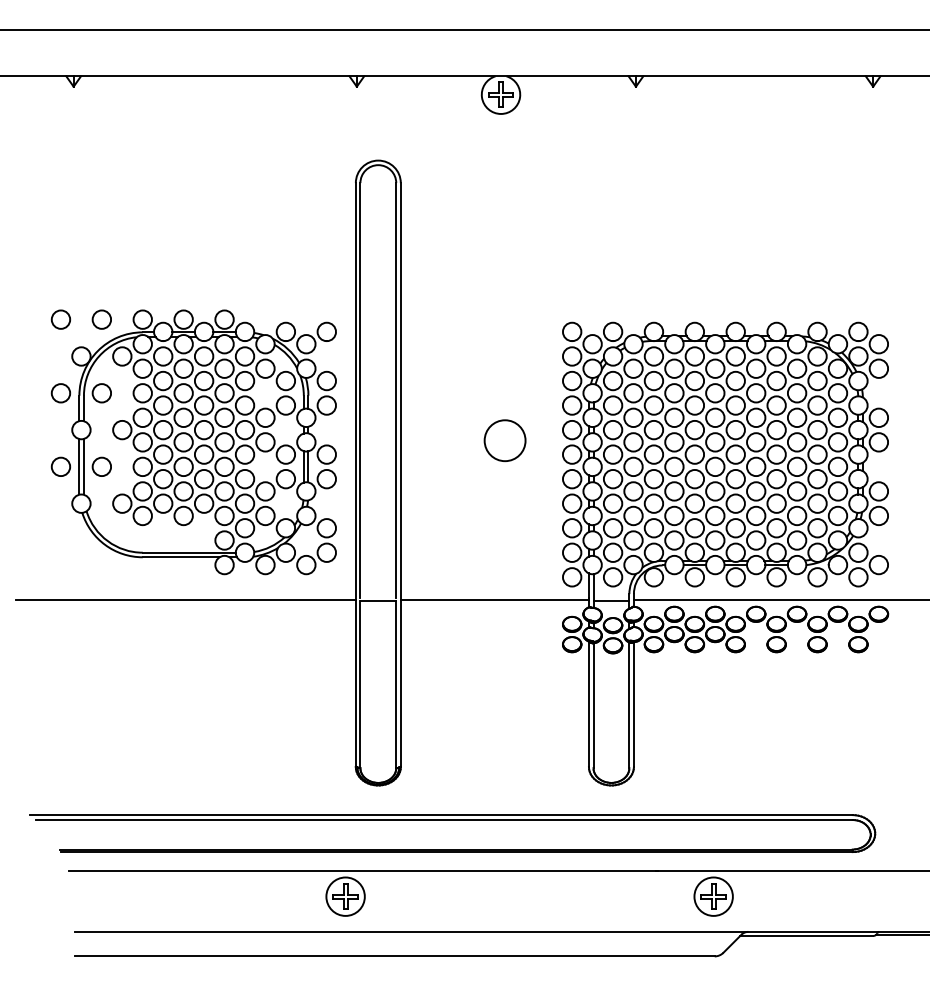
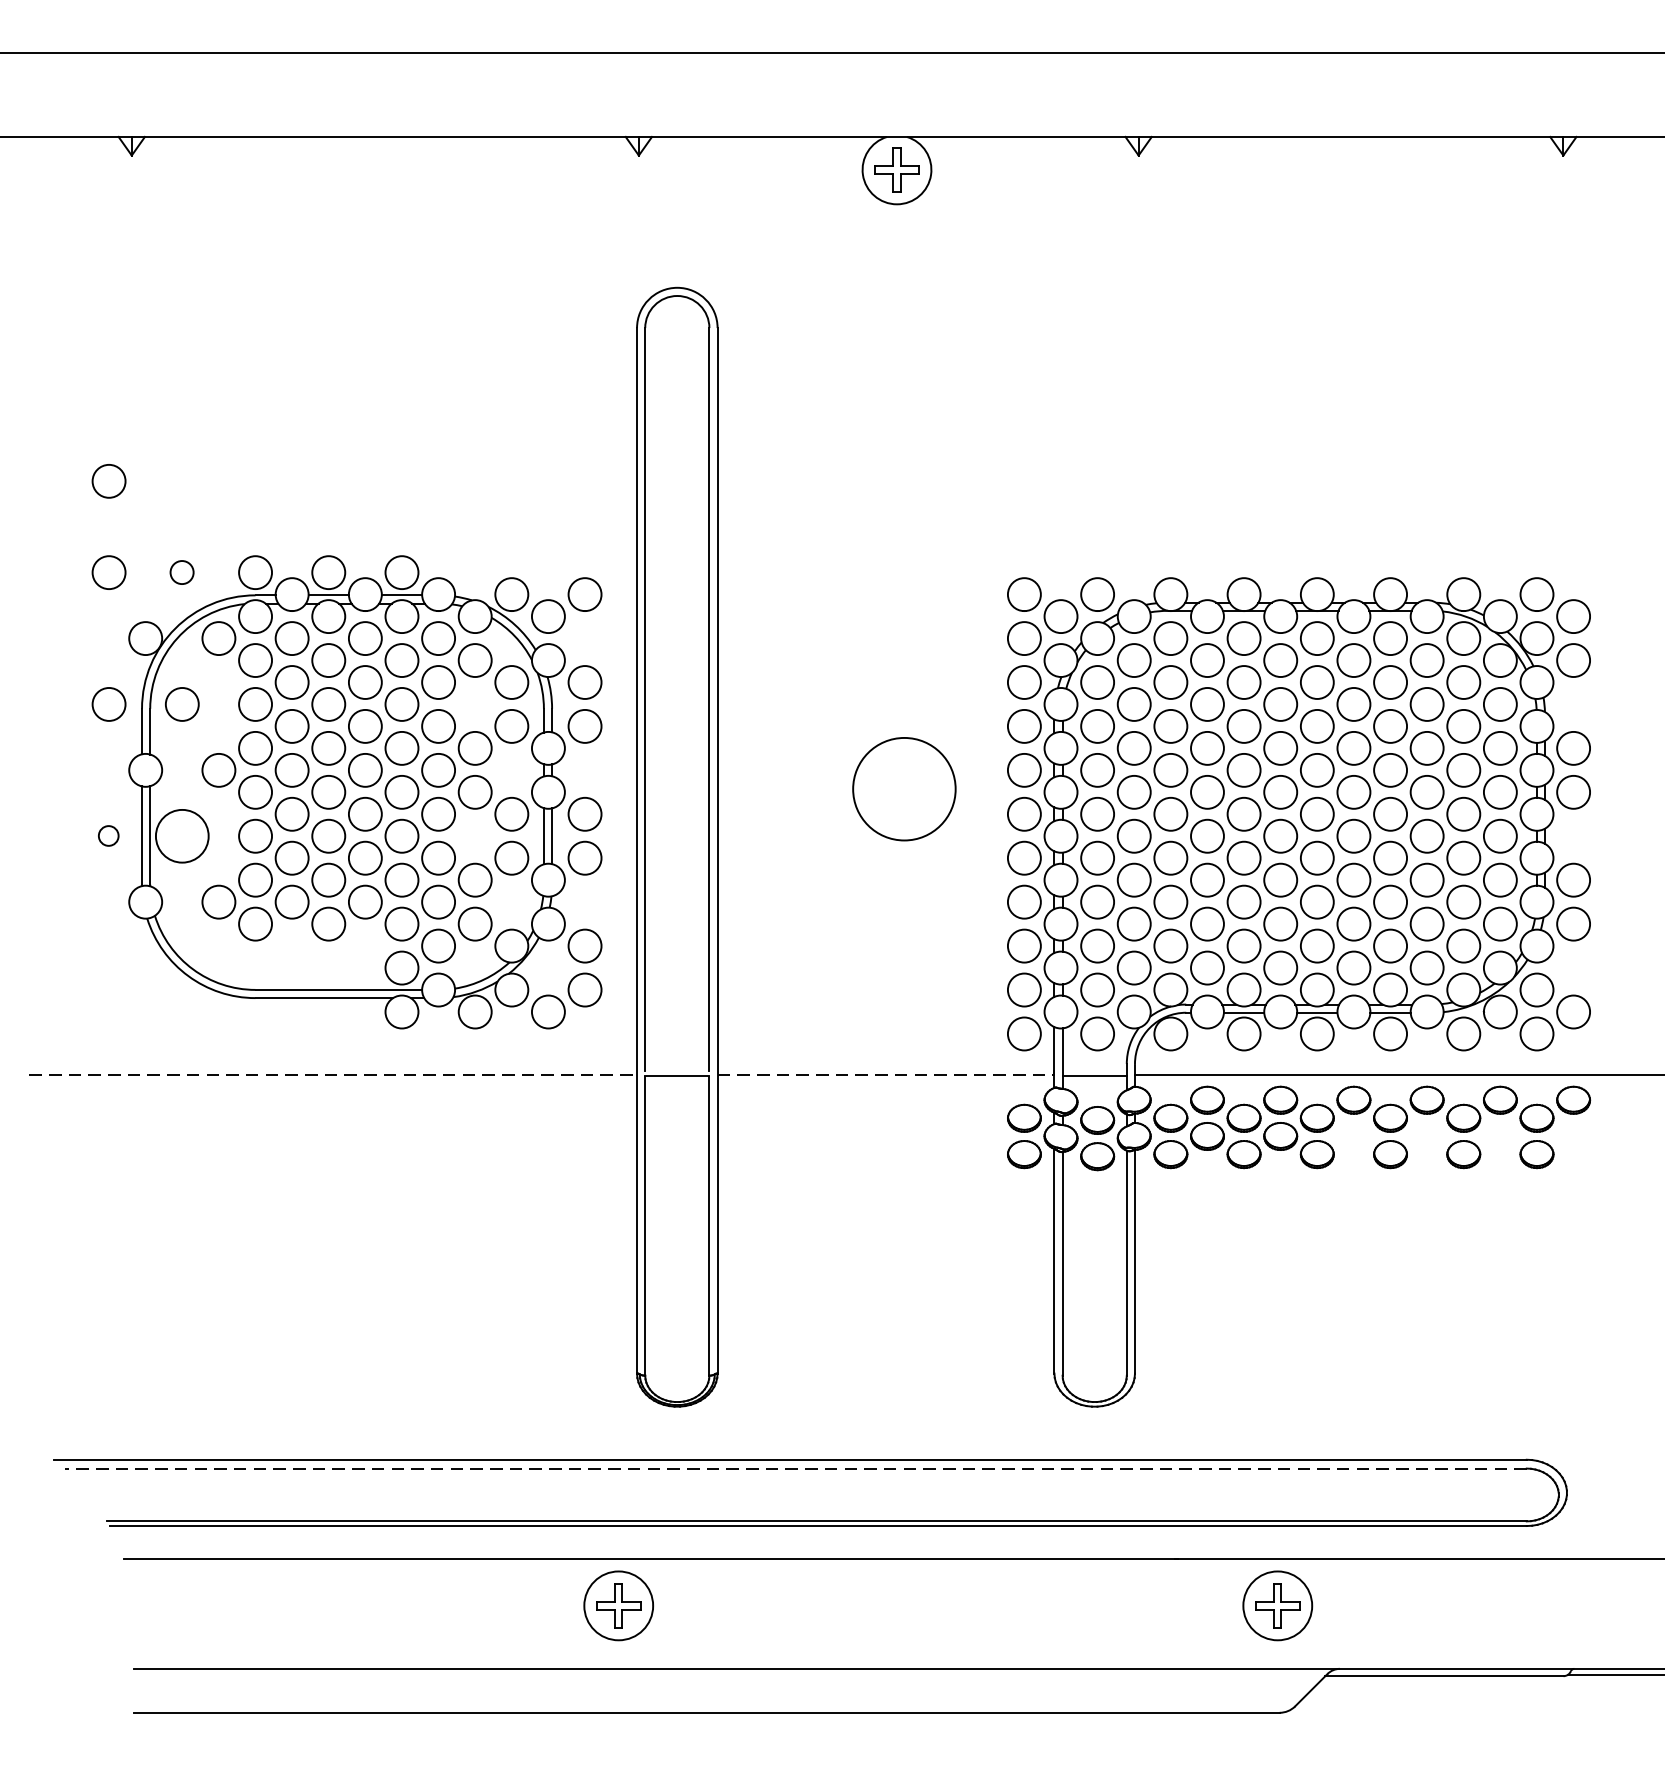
circle: (60, 268) -> (108, 481), added
circle: (101, 319) -> (181, 572), size x0.7
circle: (504, 440) -> (903, 788), size x1.4
circle: (60, 466) -> (108, 835), size x0.6
circle: (101, 466) -> (181, 835), size x1.6
line: (186, 600) -> (333, 1075), solid -> dashed
line: (495, 600) -> (887, 1075), solid -> dashed
line: (443, 820) -> (794, 1469), solid -> dashed

